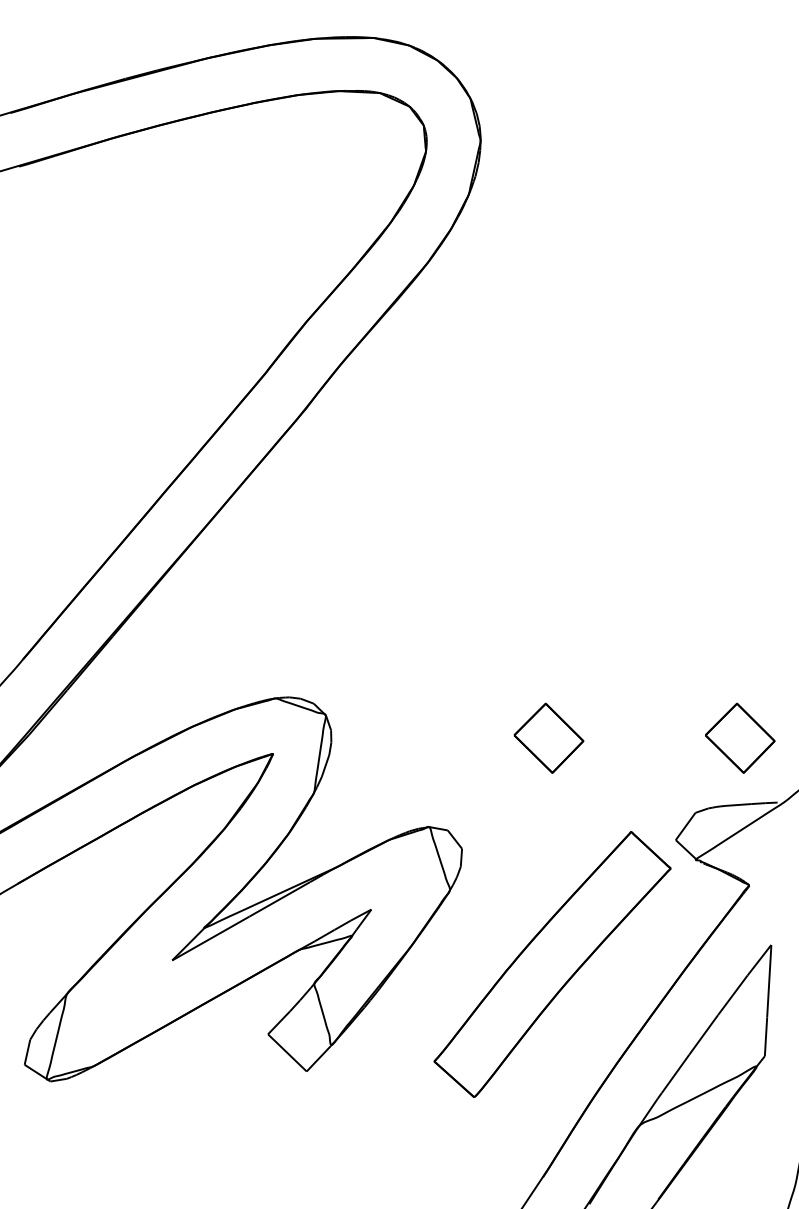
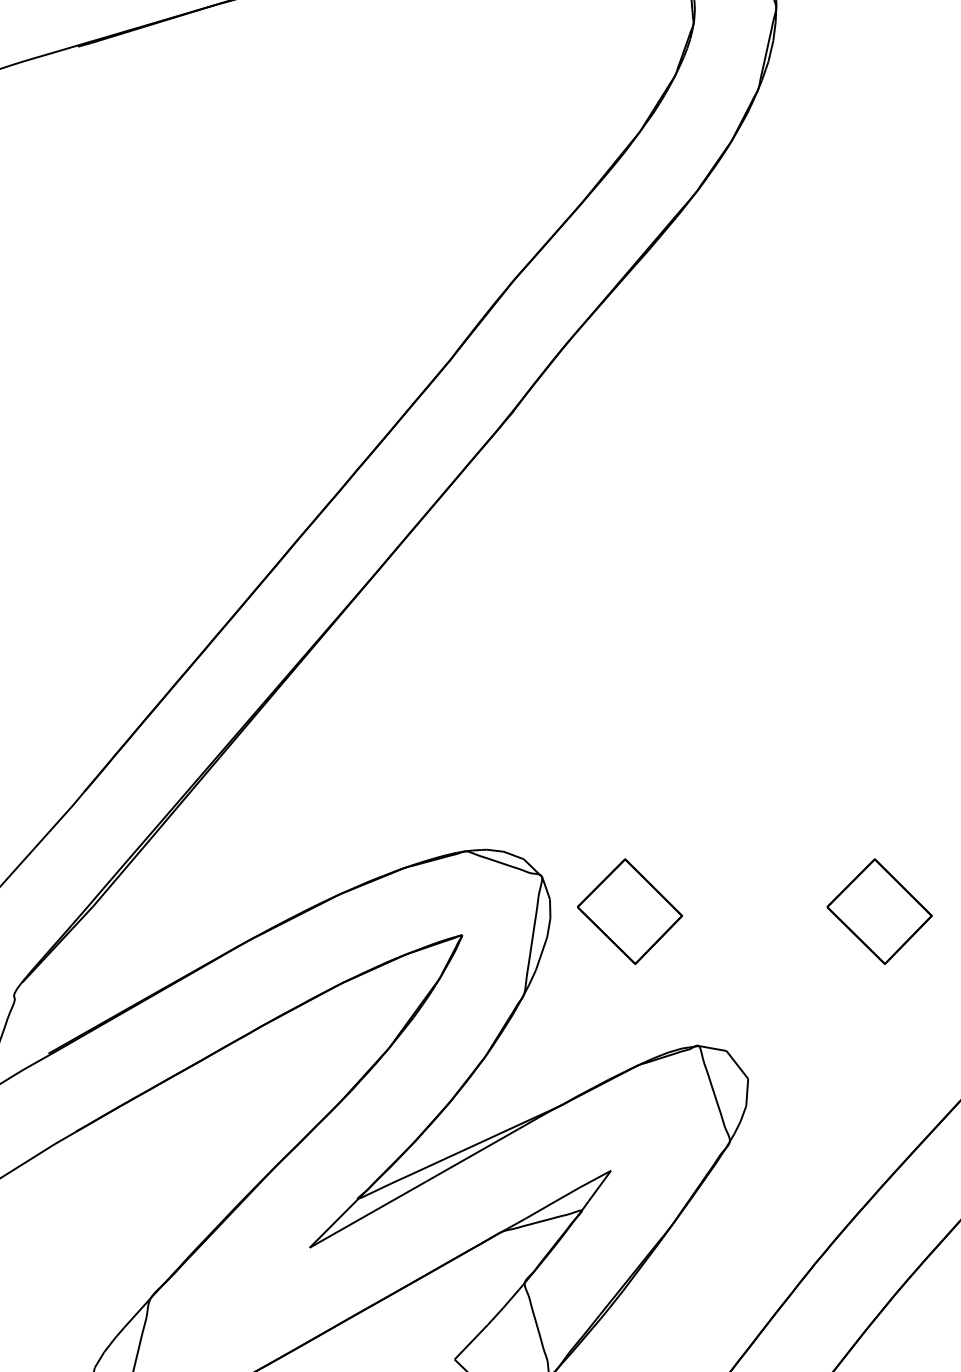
part: (383, 737) -> (629, 910), added

